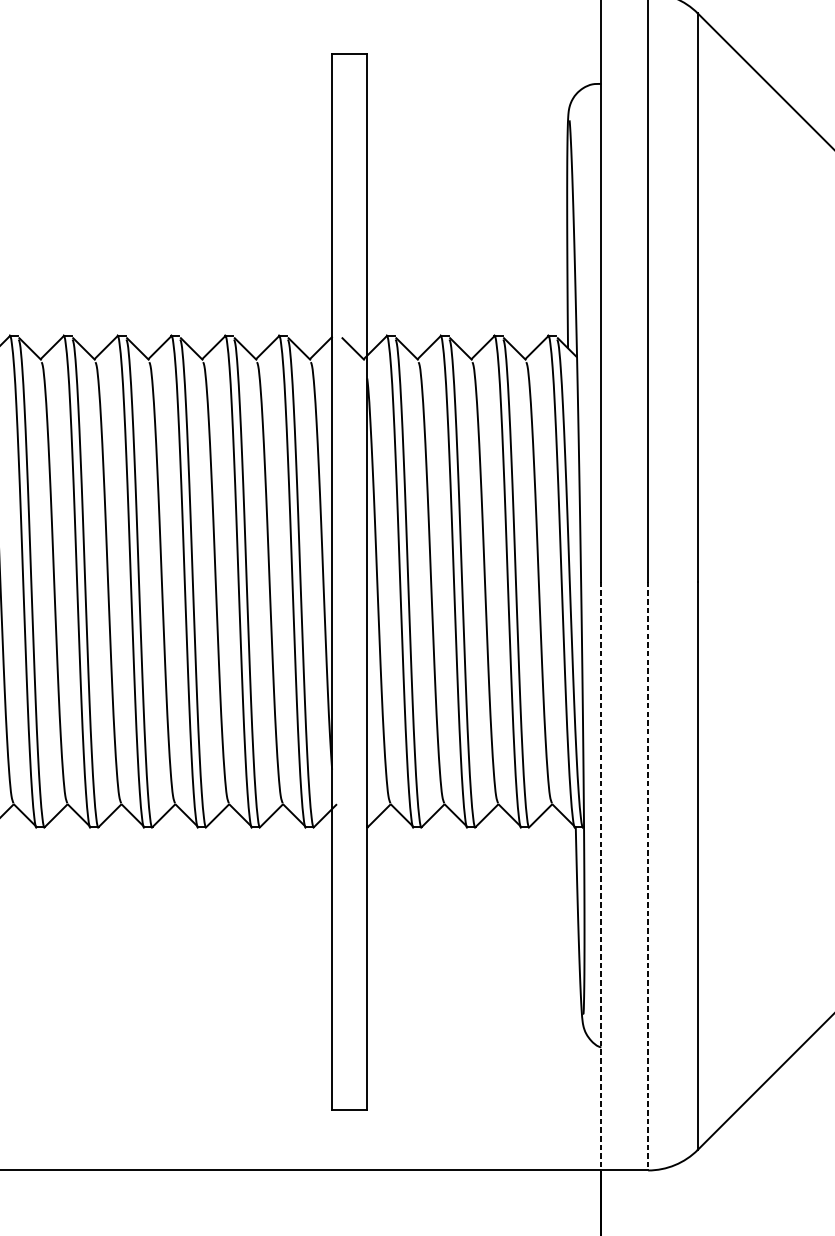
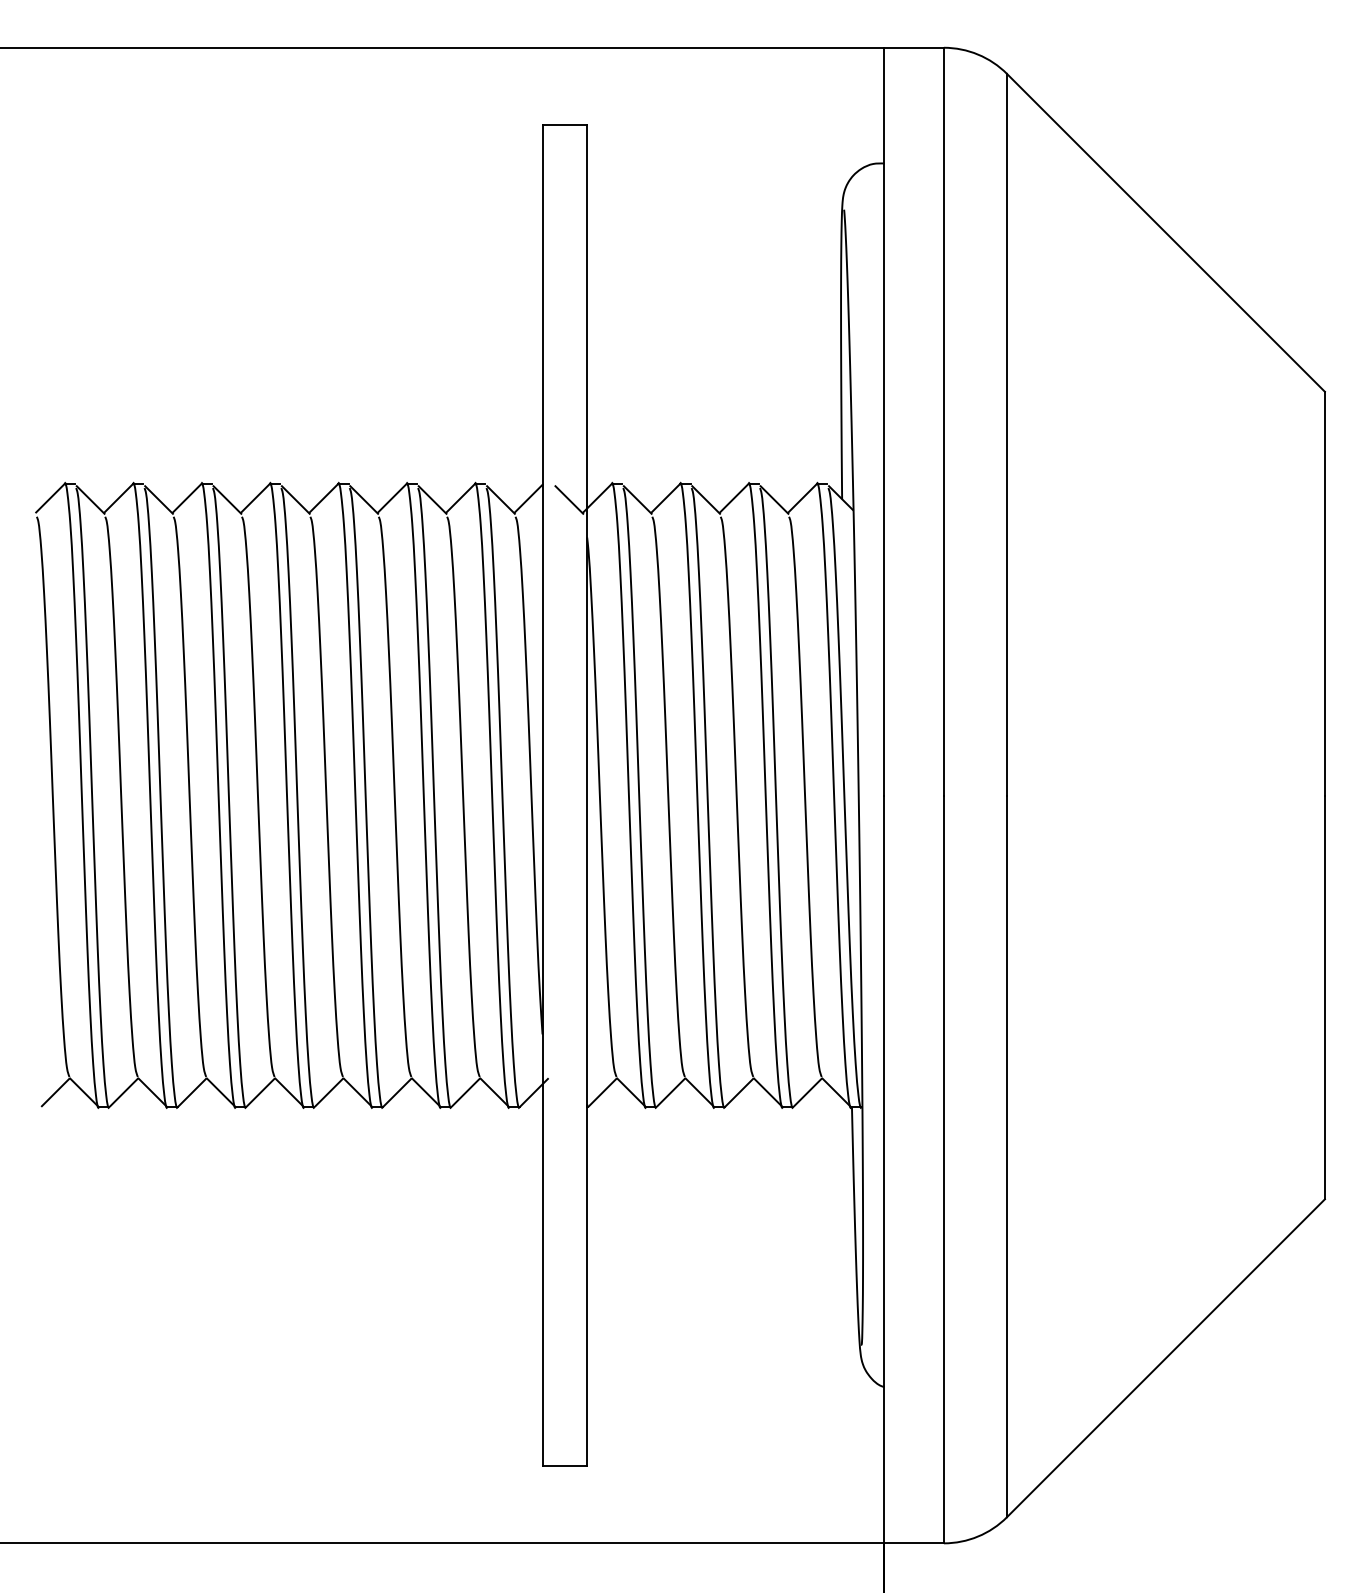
line: (601, 876) -> (884, 1169), dashed -> solid
line: (647, 876) -> (943, 1169), dashed -> solid

